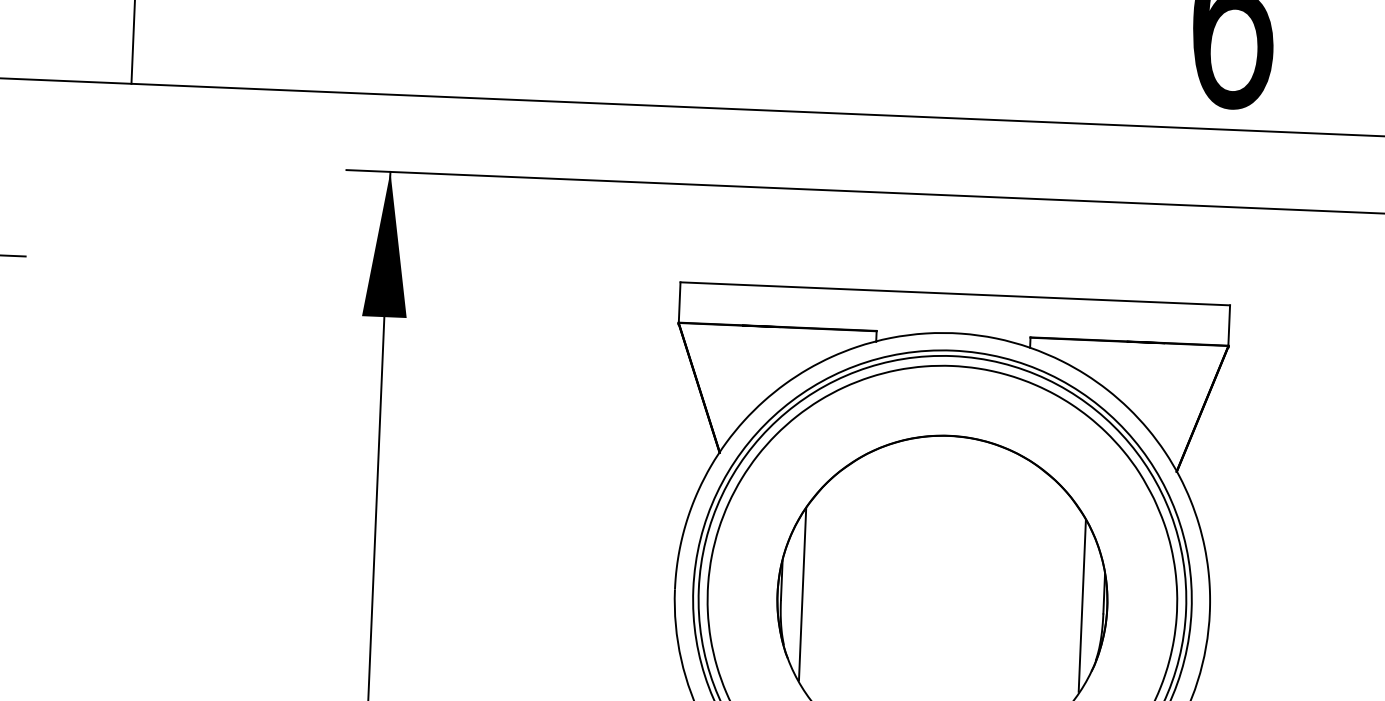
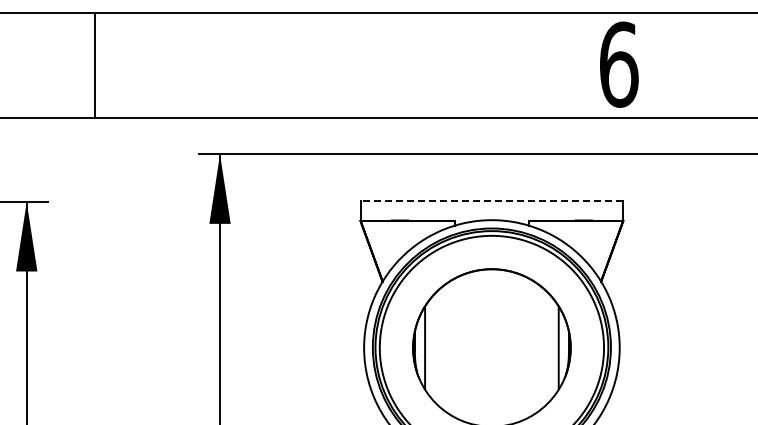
line: (954, 294) -> (491, 201), solid -> dashed

